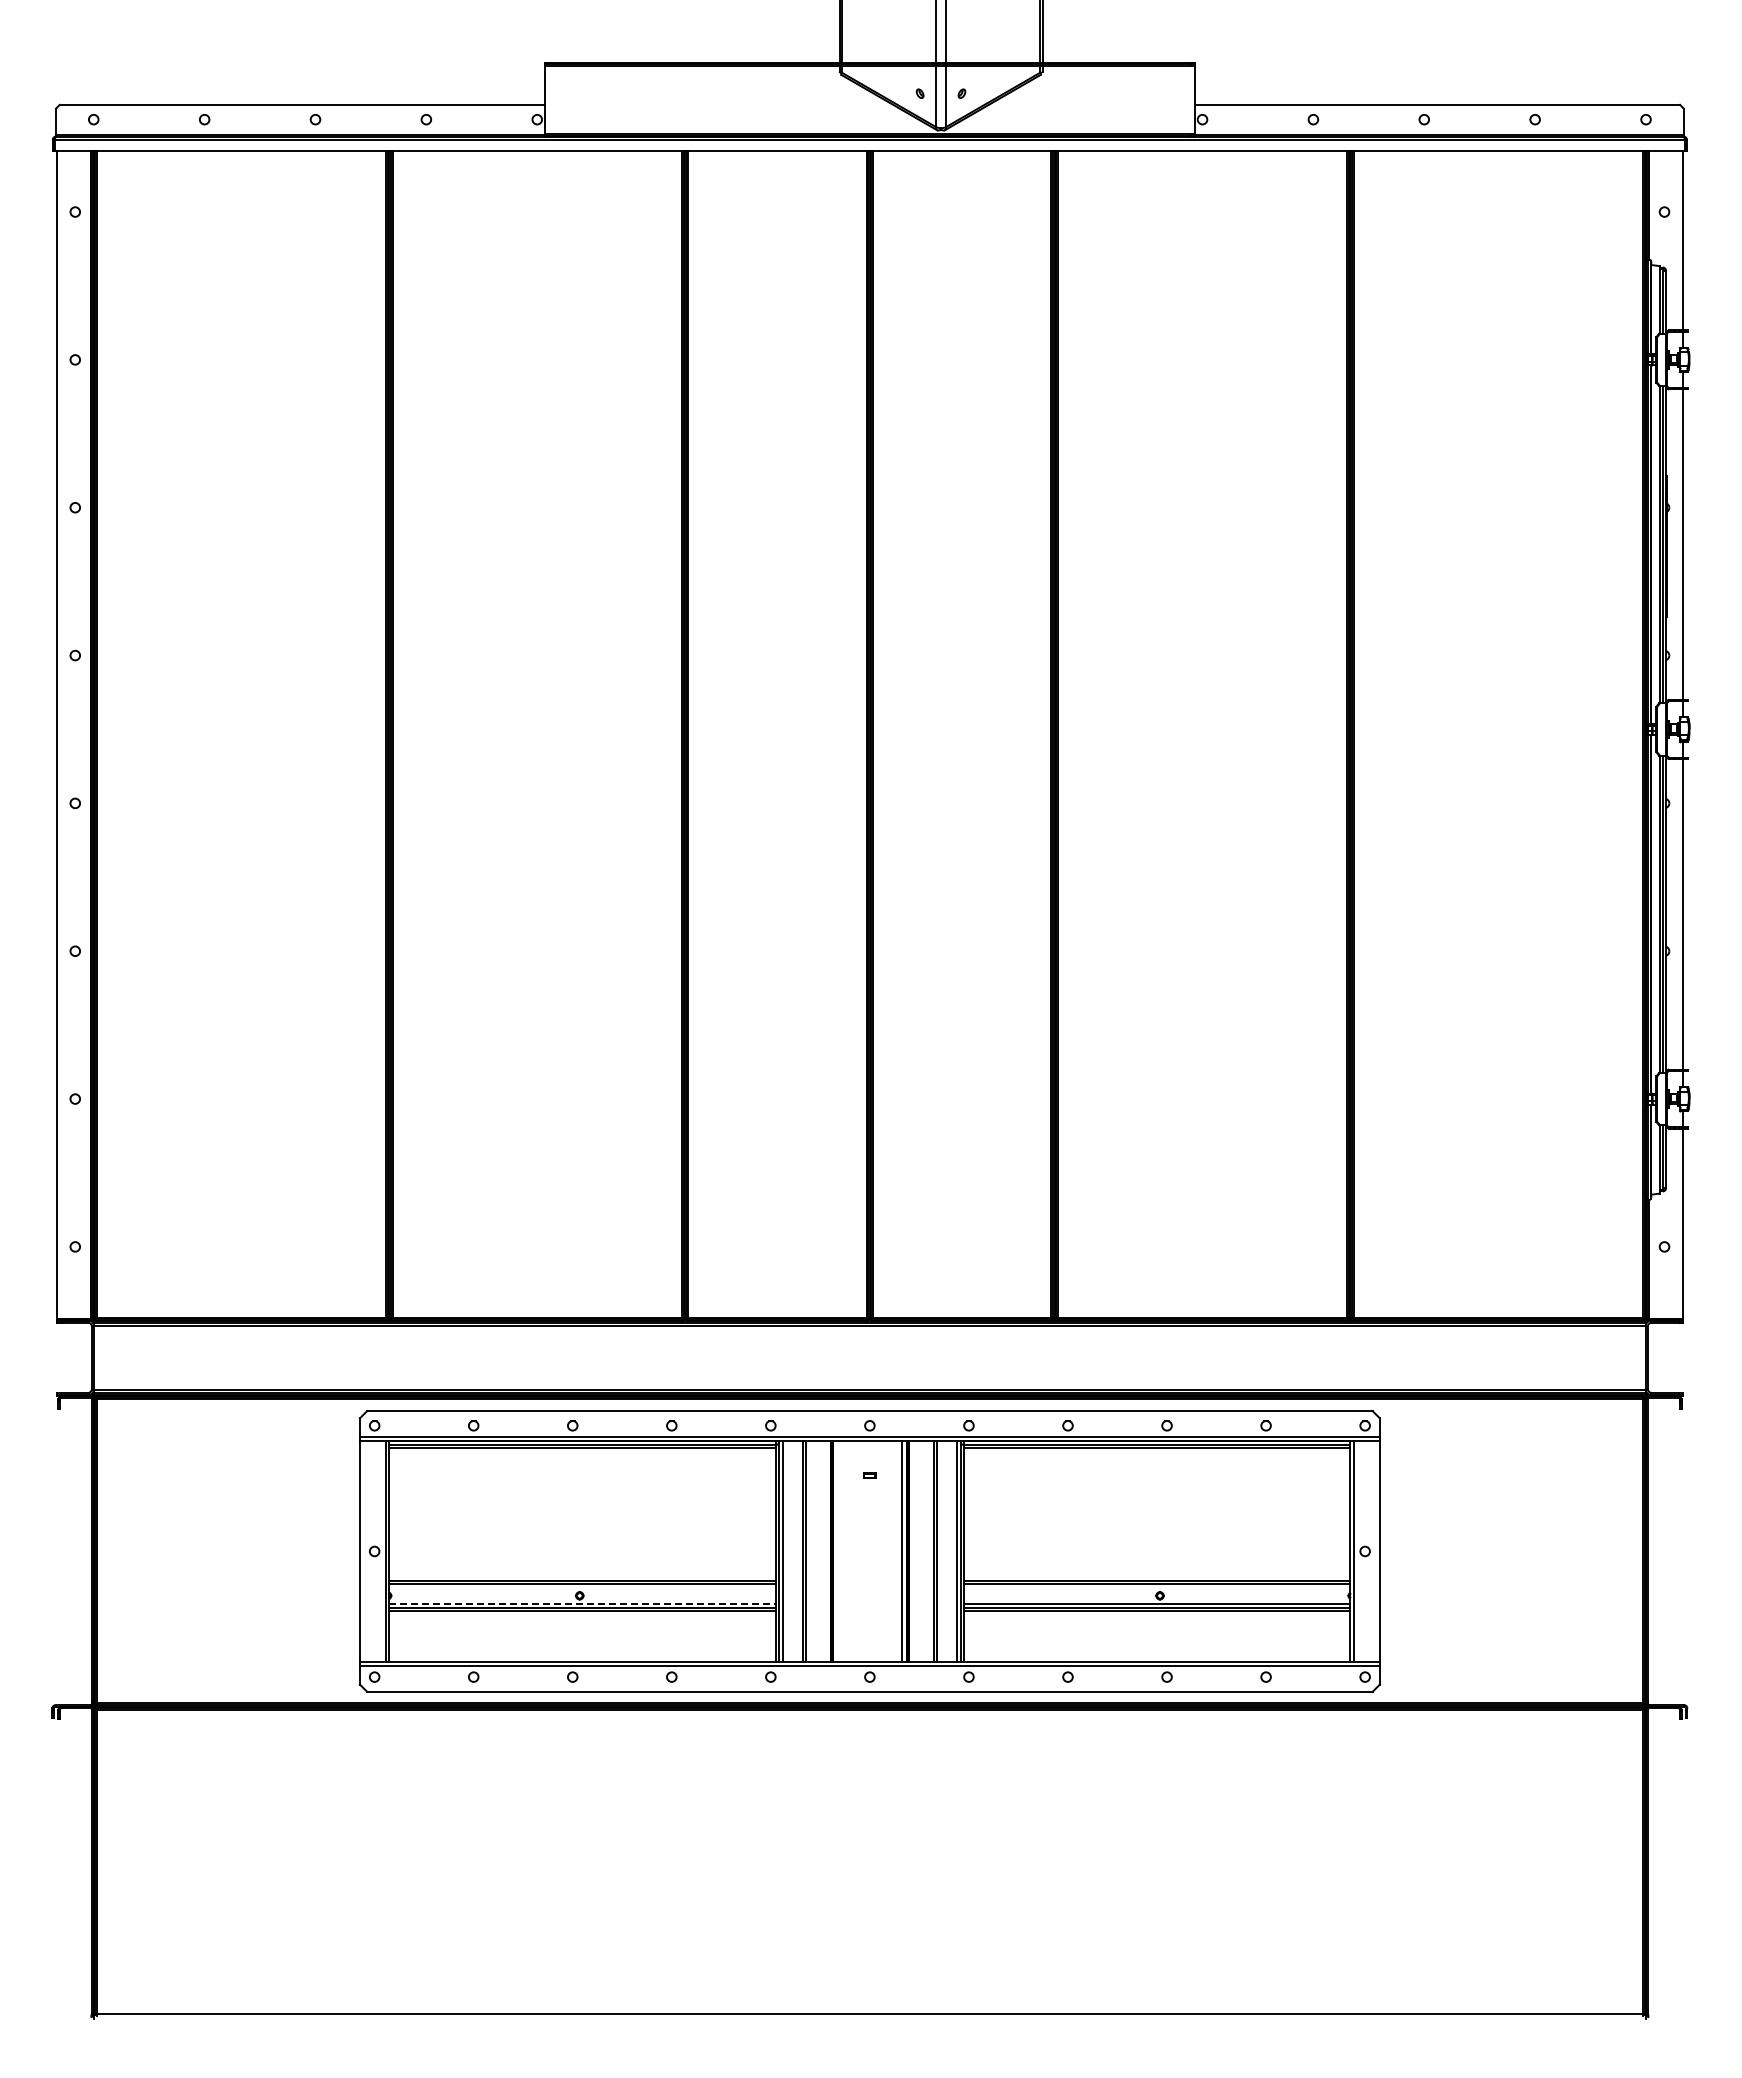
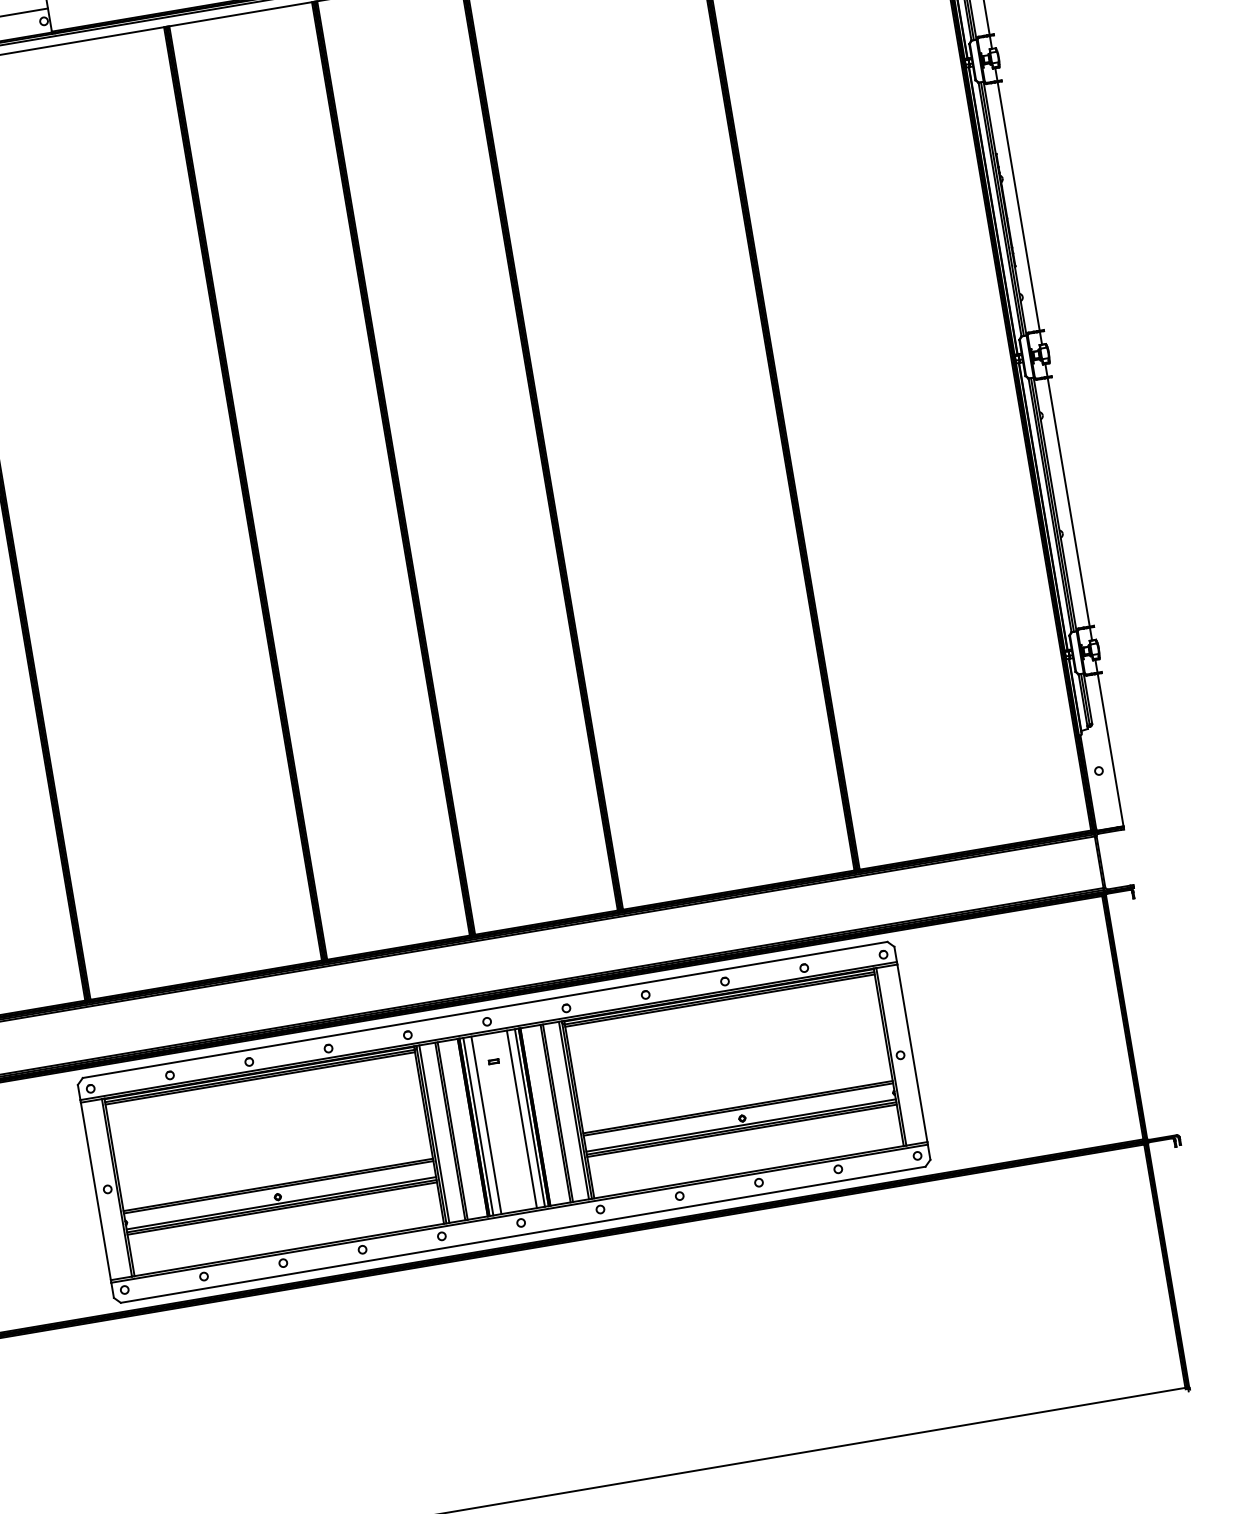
line: (837, 1551) -> (478, 1126), added
line: (847, 1551) -> (486, 1125), added
line: (892, 1551) -> (522, 1119), added
line: (583, 1603) -> (281, 1202), dashed -> solid

